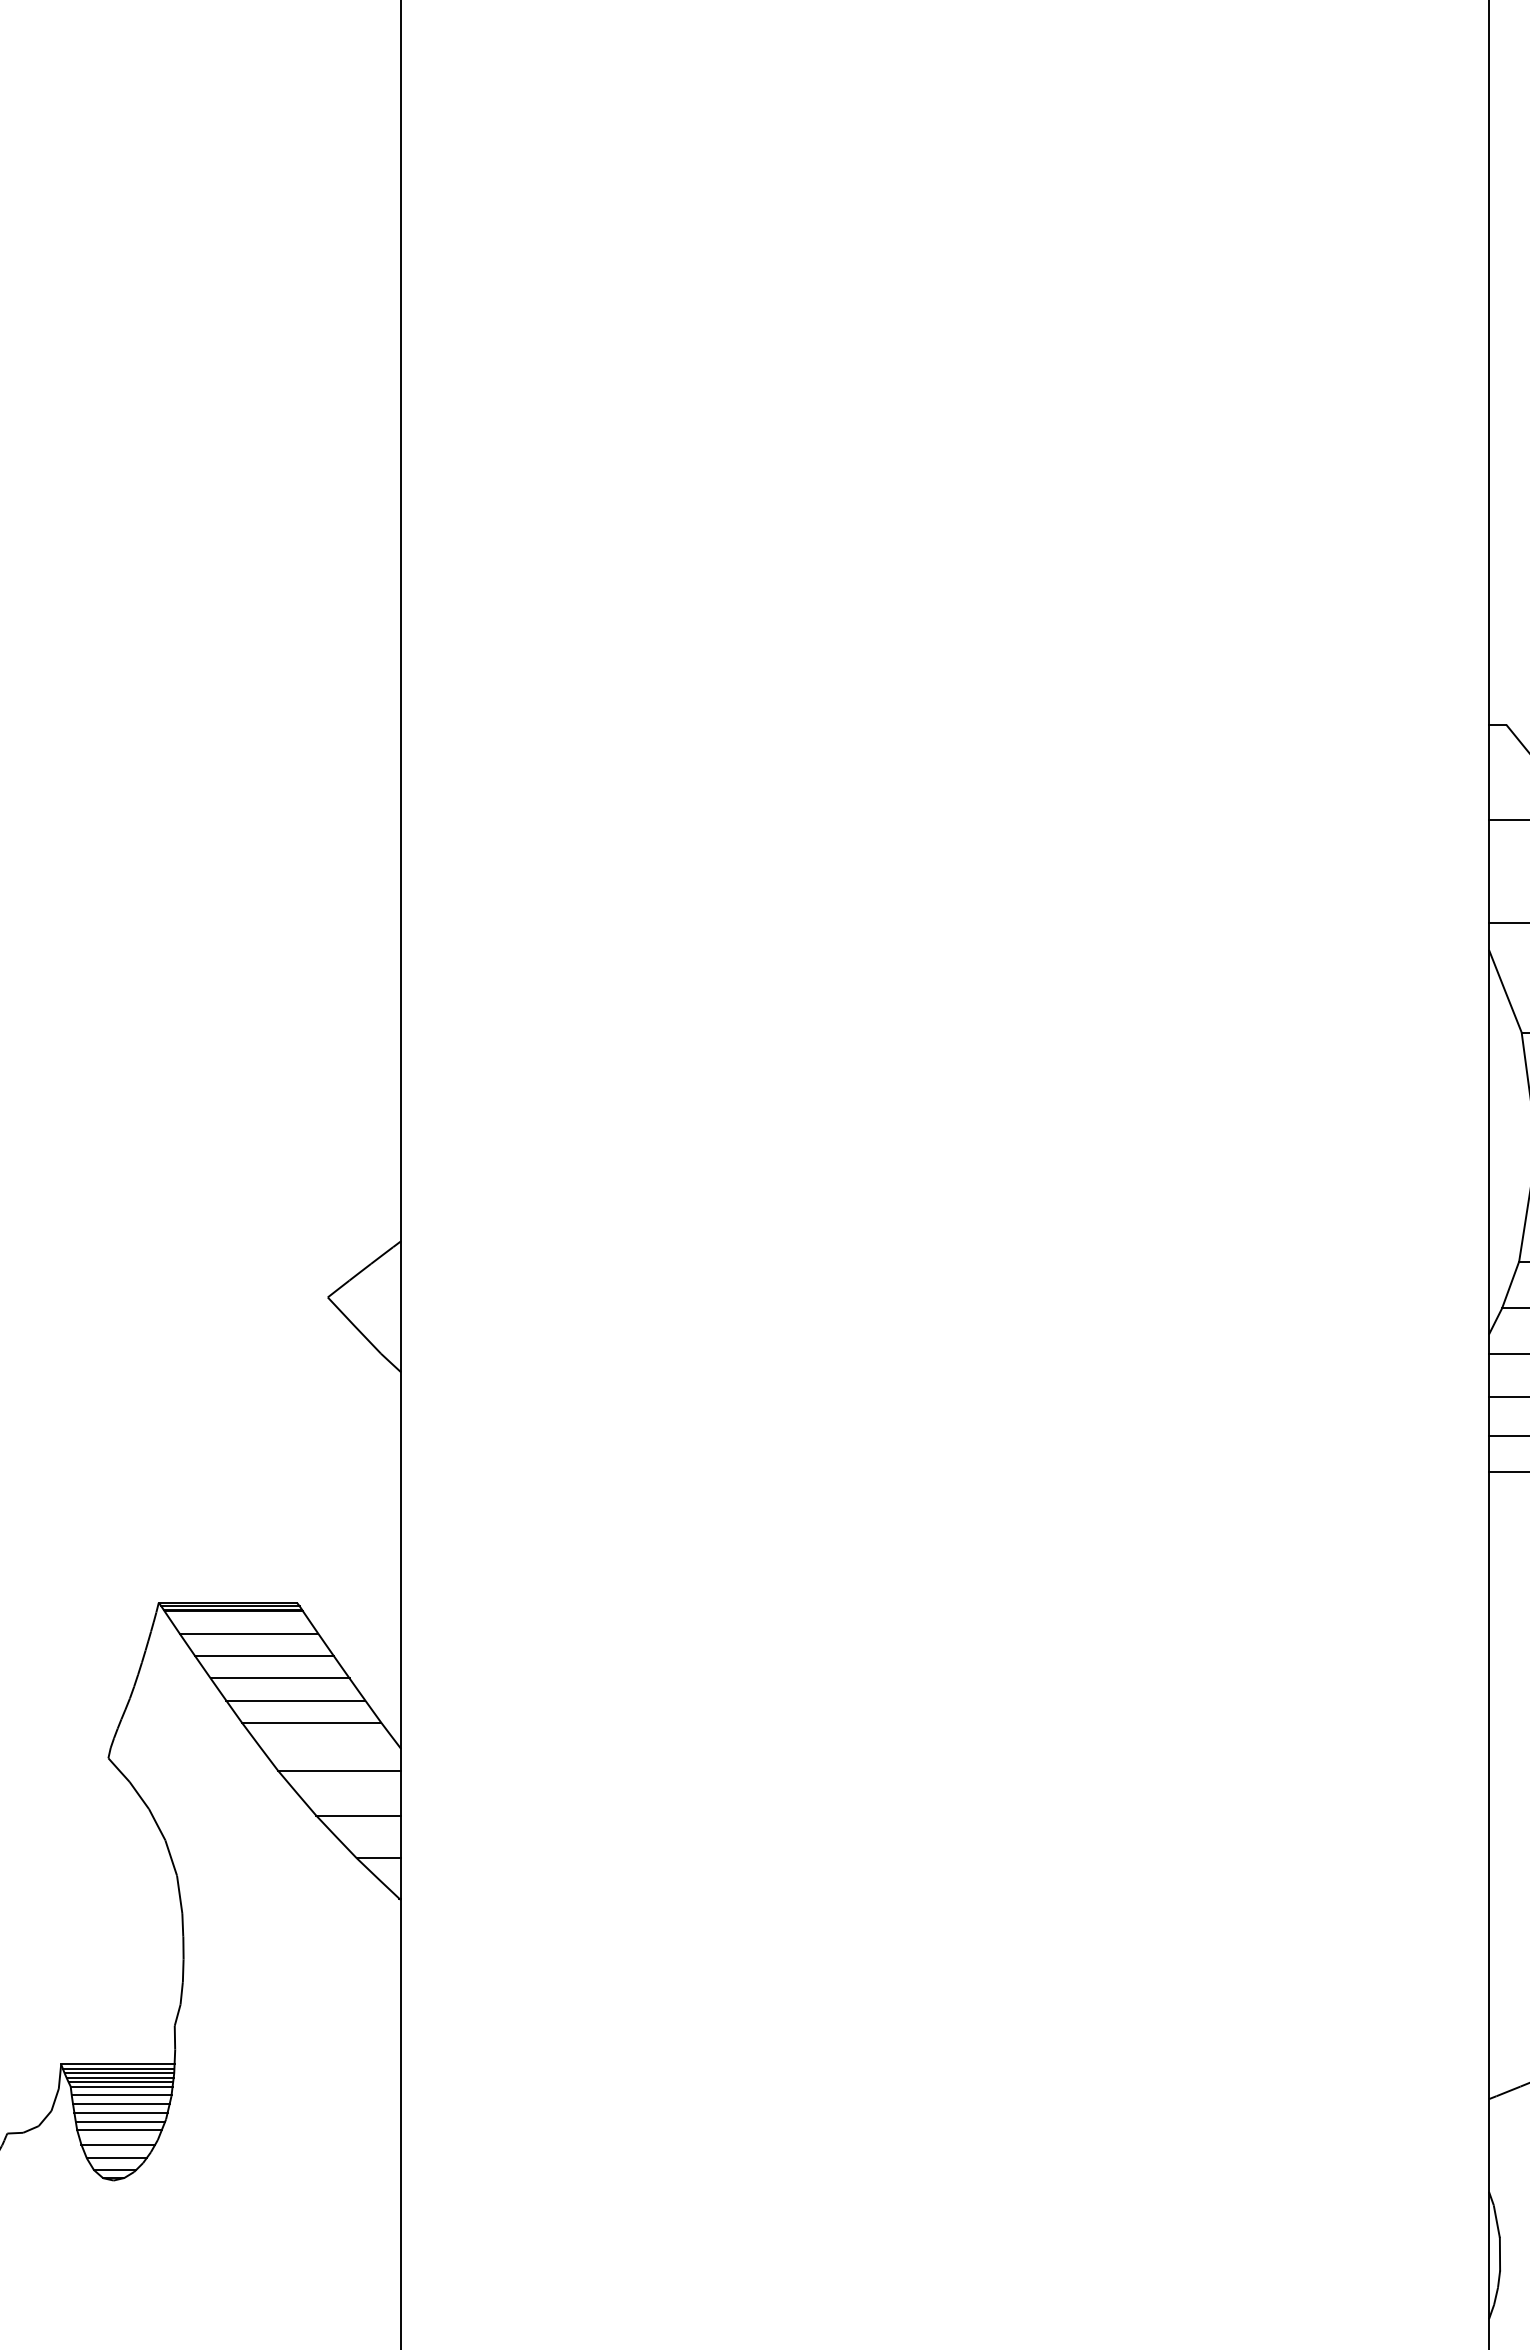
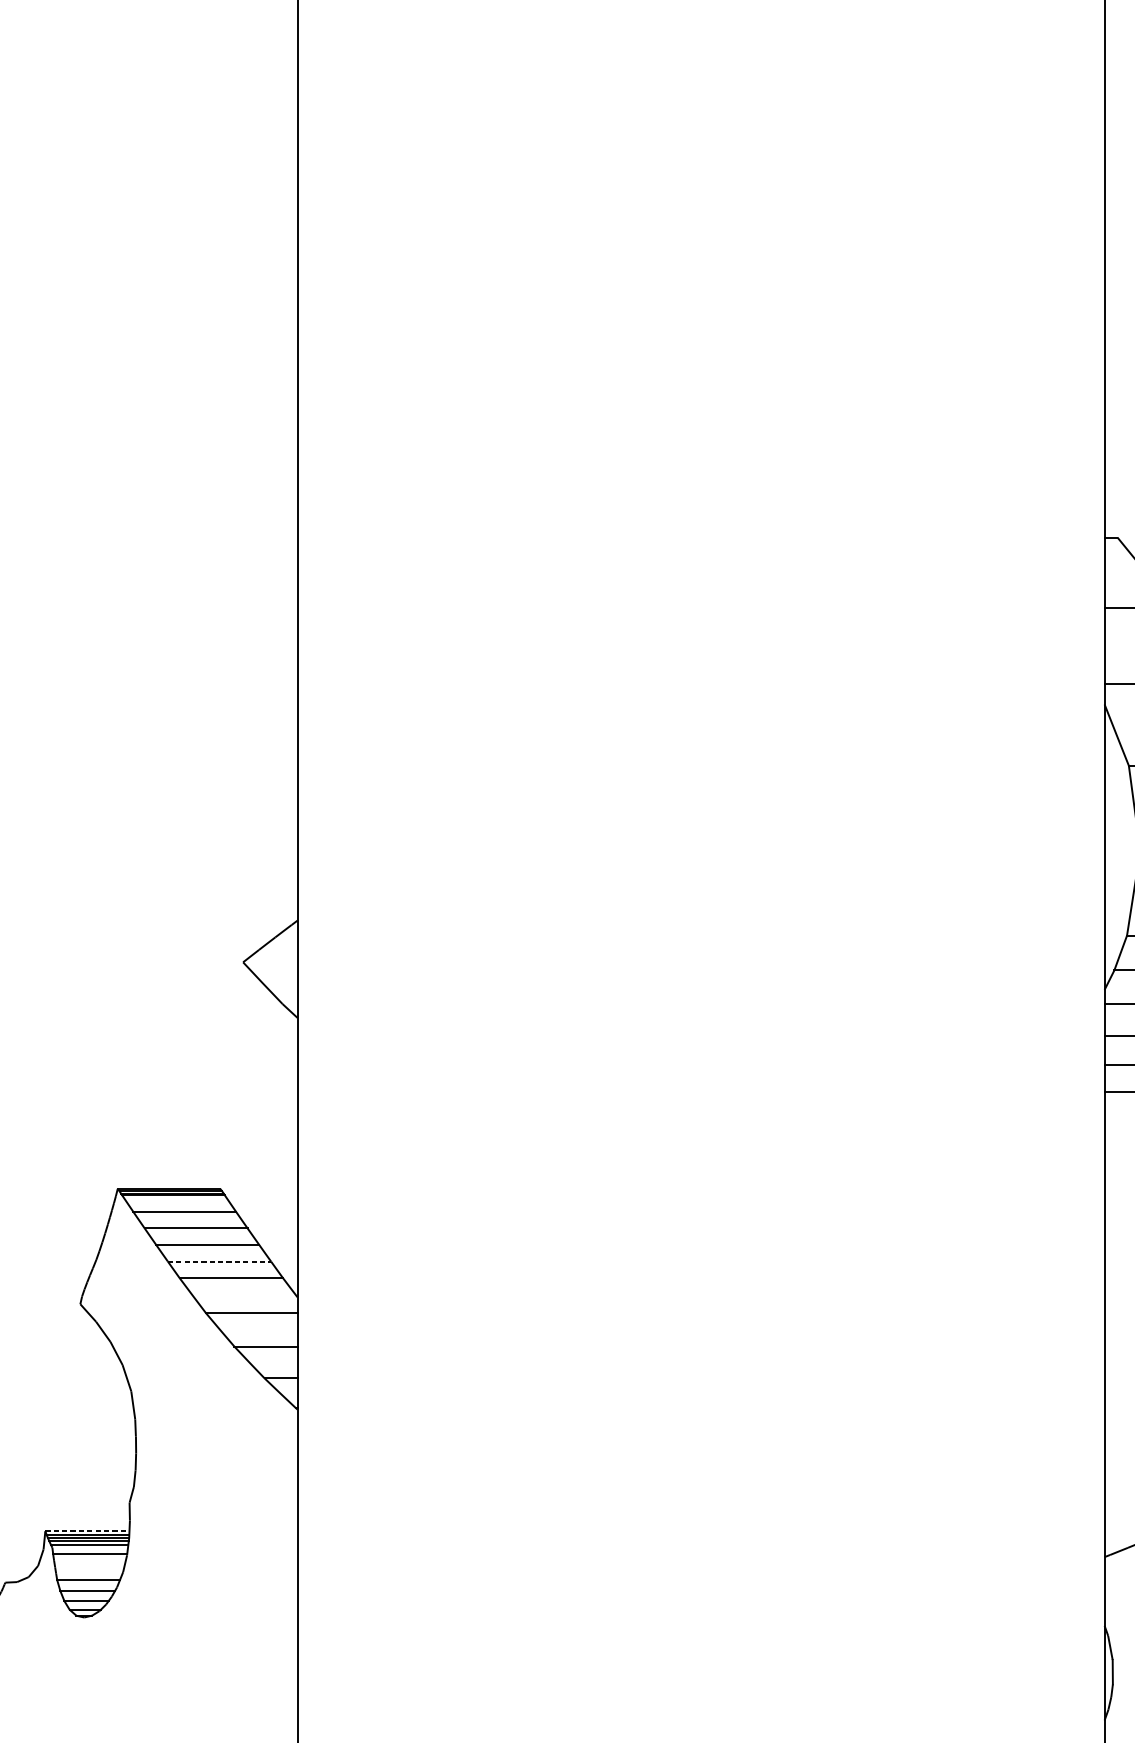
line: (295, 1700) -> (219, 1261), solid -> dashed
line: (117, 2064) -> (87, 1531), solid -> dashed
line: (121, 2086) -> (90, 1547), removed
line: (121, 2104) -> (90, 1561), removed
line: (120, 2112) -> (89, 1567), removed
line: (120, 2121) -> (89, 1573), removed

